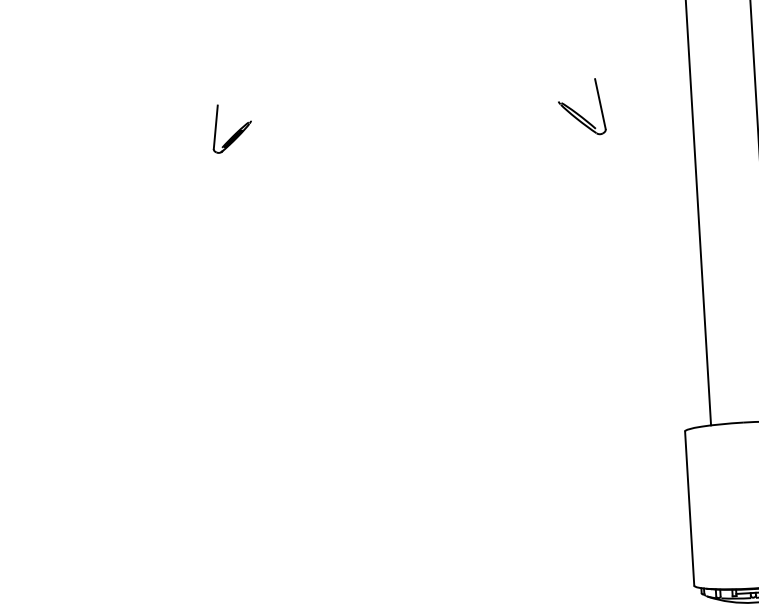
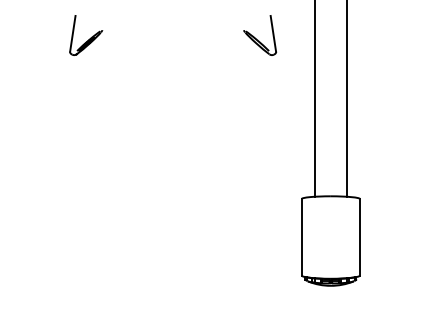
part: (582, 107) -> (260, 35), size x1.43
part: (232, 128) -> (86, 35), size x1.67

